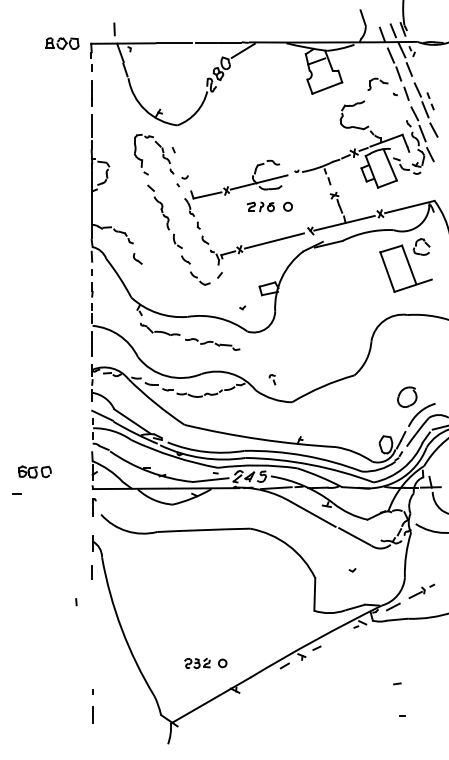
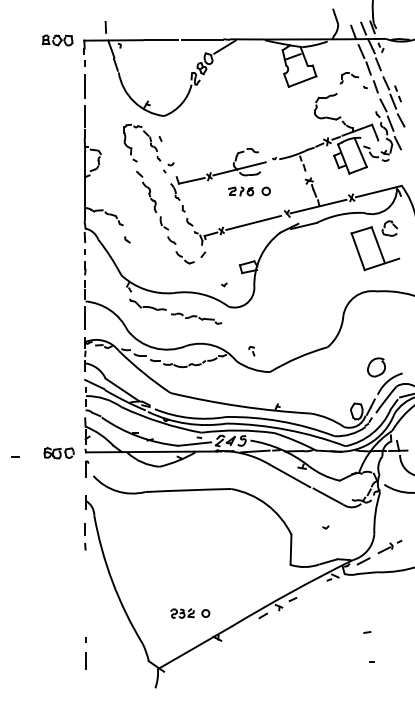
part: (137, 259) -> (127, 240), size x0.62
part: (34, 471) -> (58, 452), moved
line: (76, 602) -> (85, 547), moved

